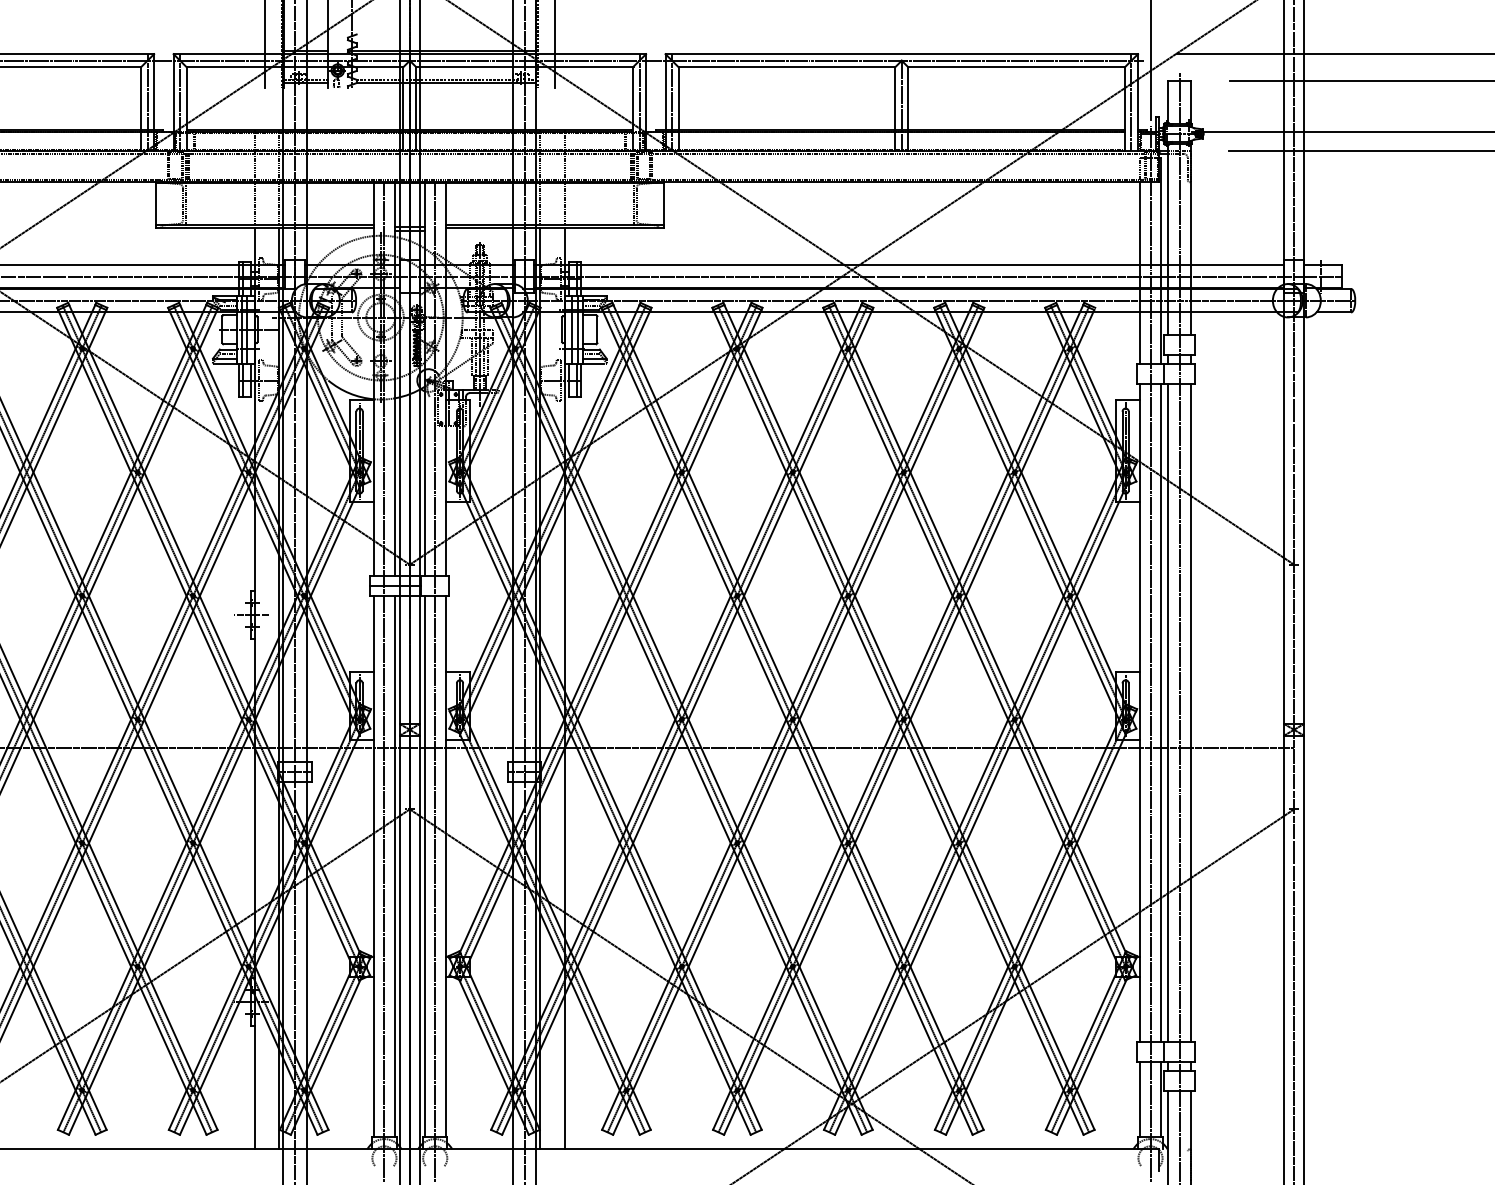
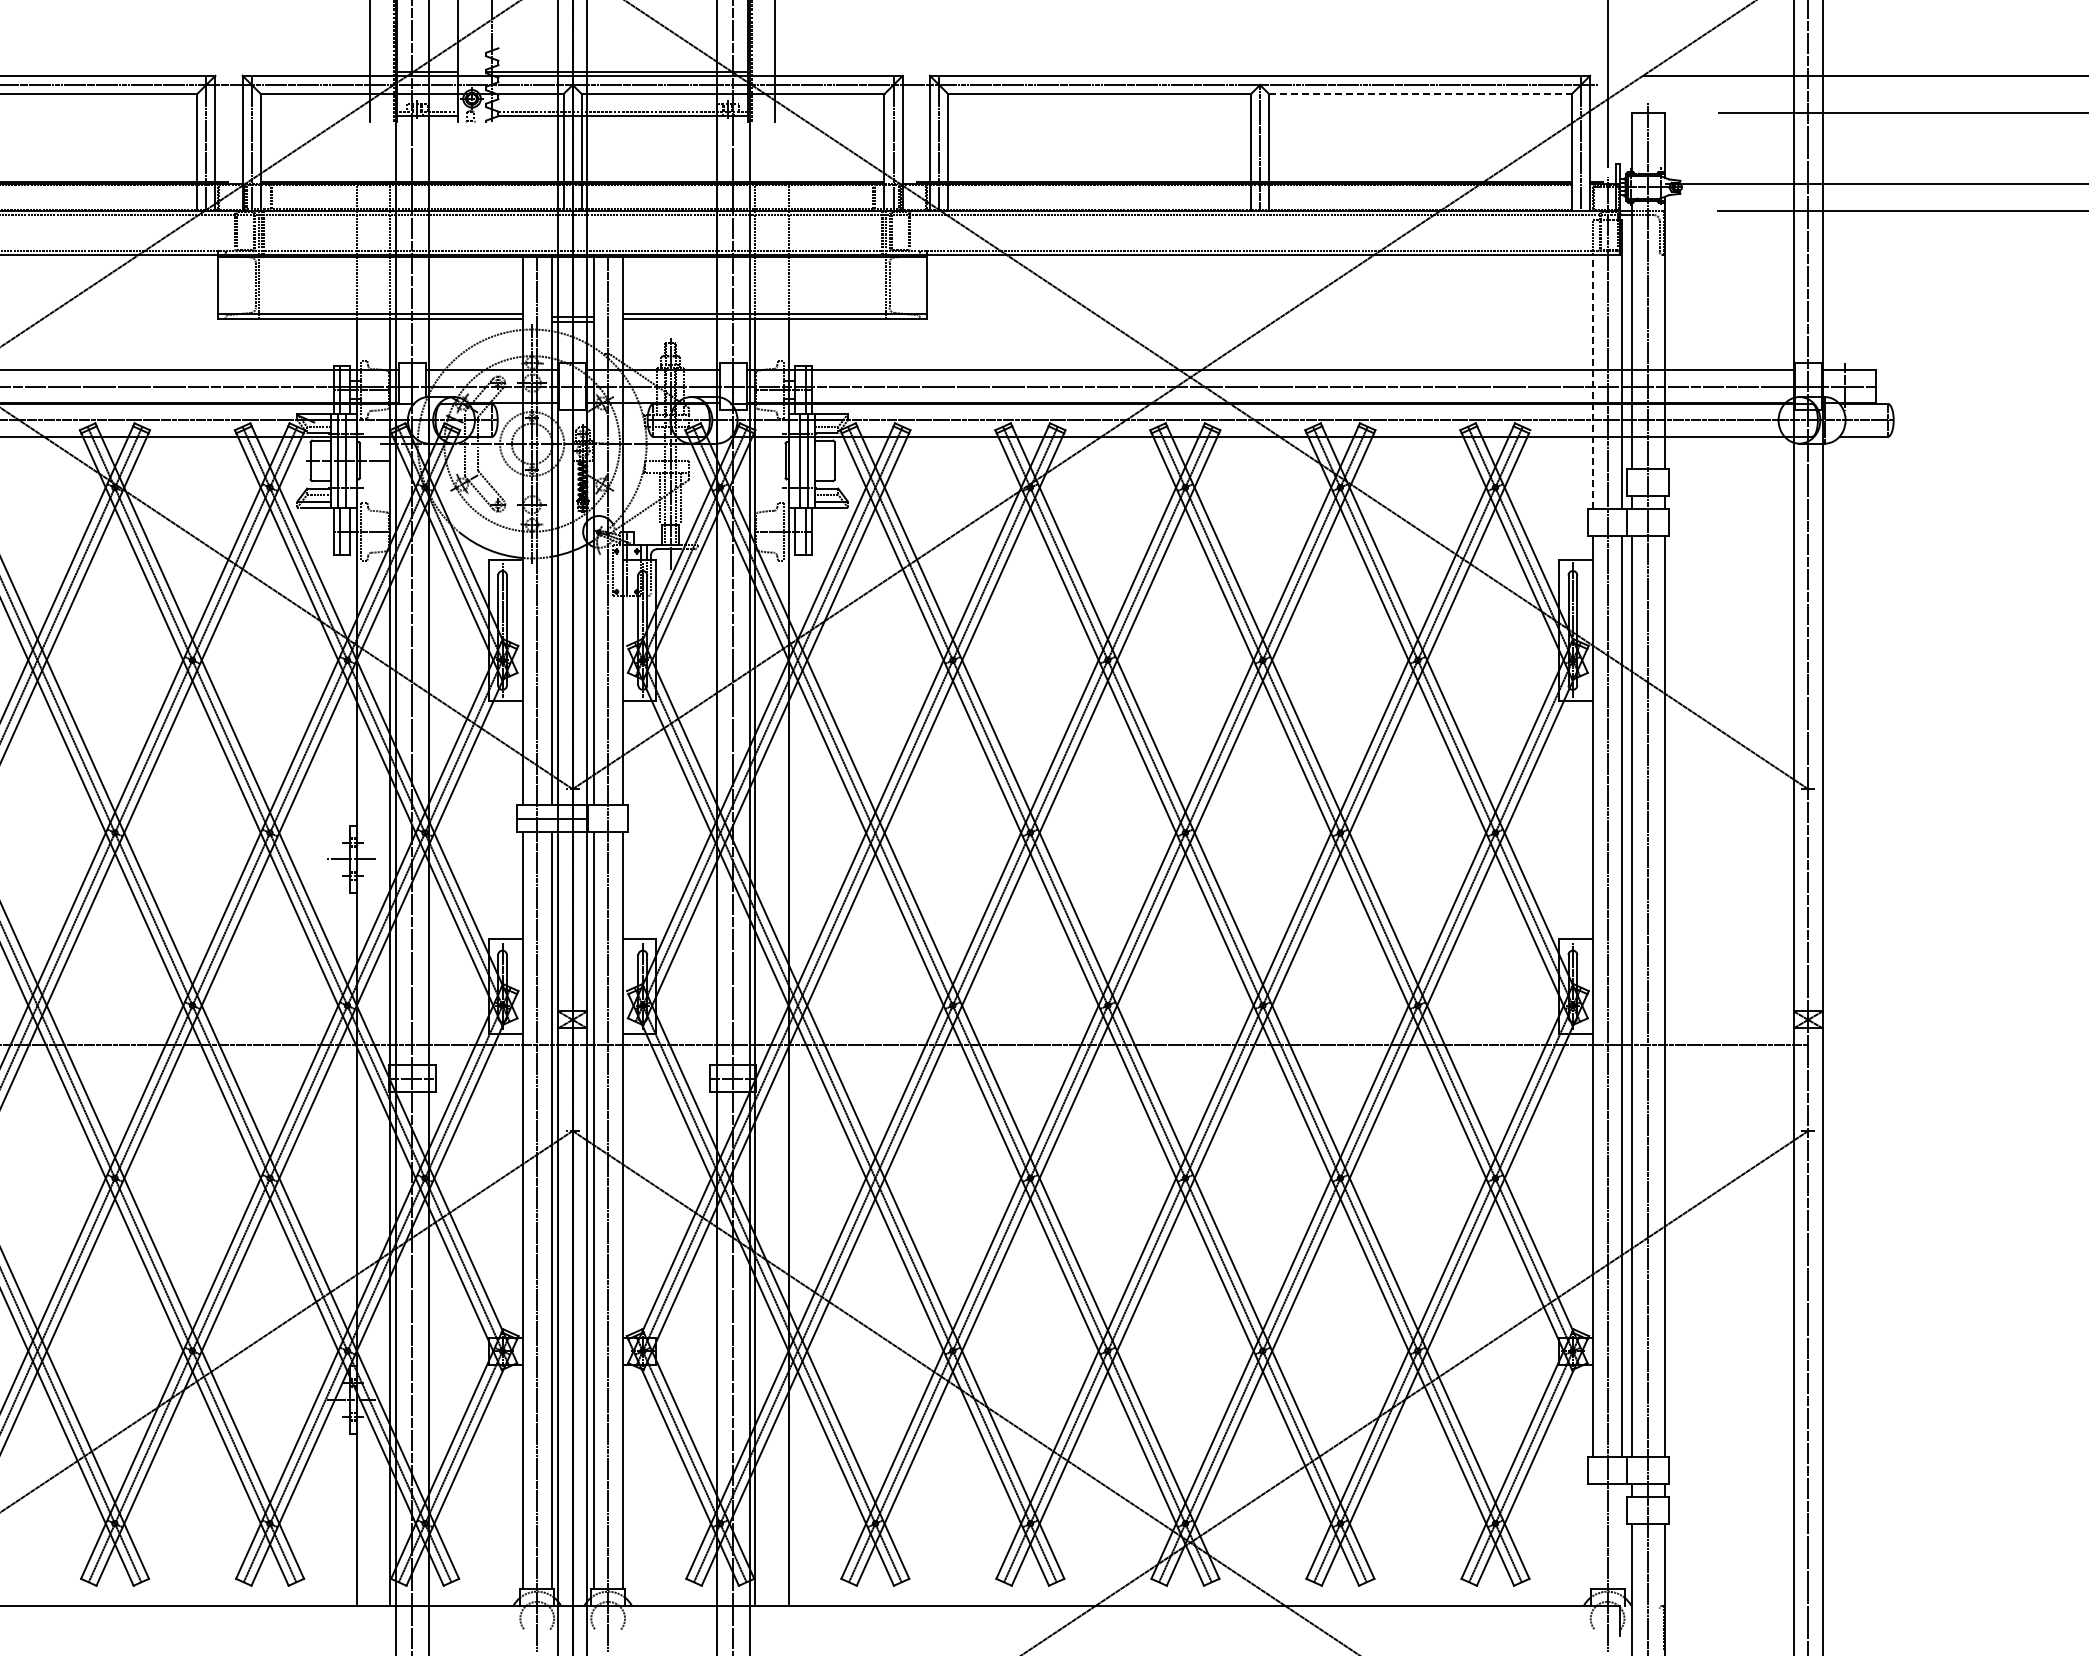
line: (1017, 67) -> (1421, 94), solid -> dashed
line: (1140, 272) -> (1593, 381), solid -> dashed
line: (1140, 1099) -> (1593, 1536), removed
line: (1161, 1099) -> (1622, 1536), removed

